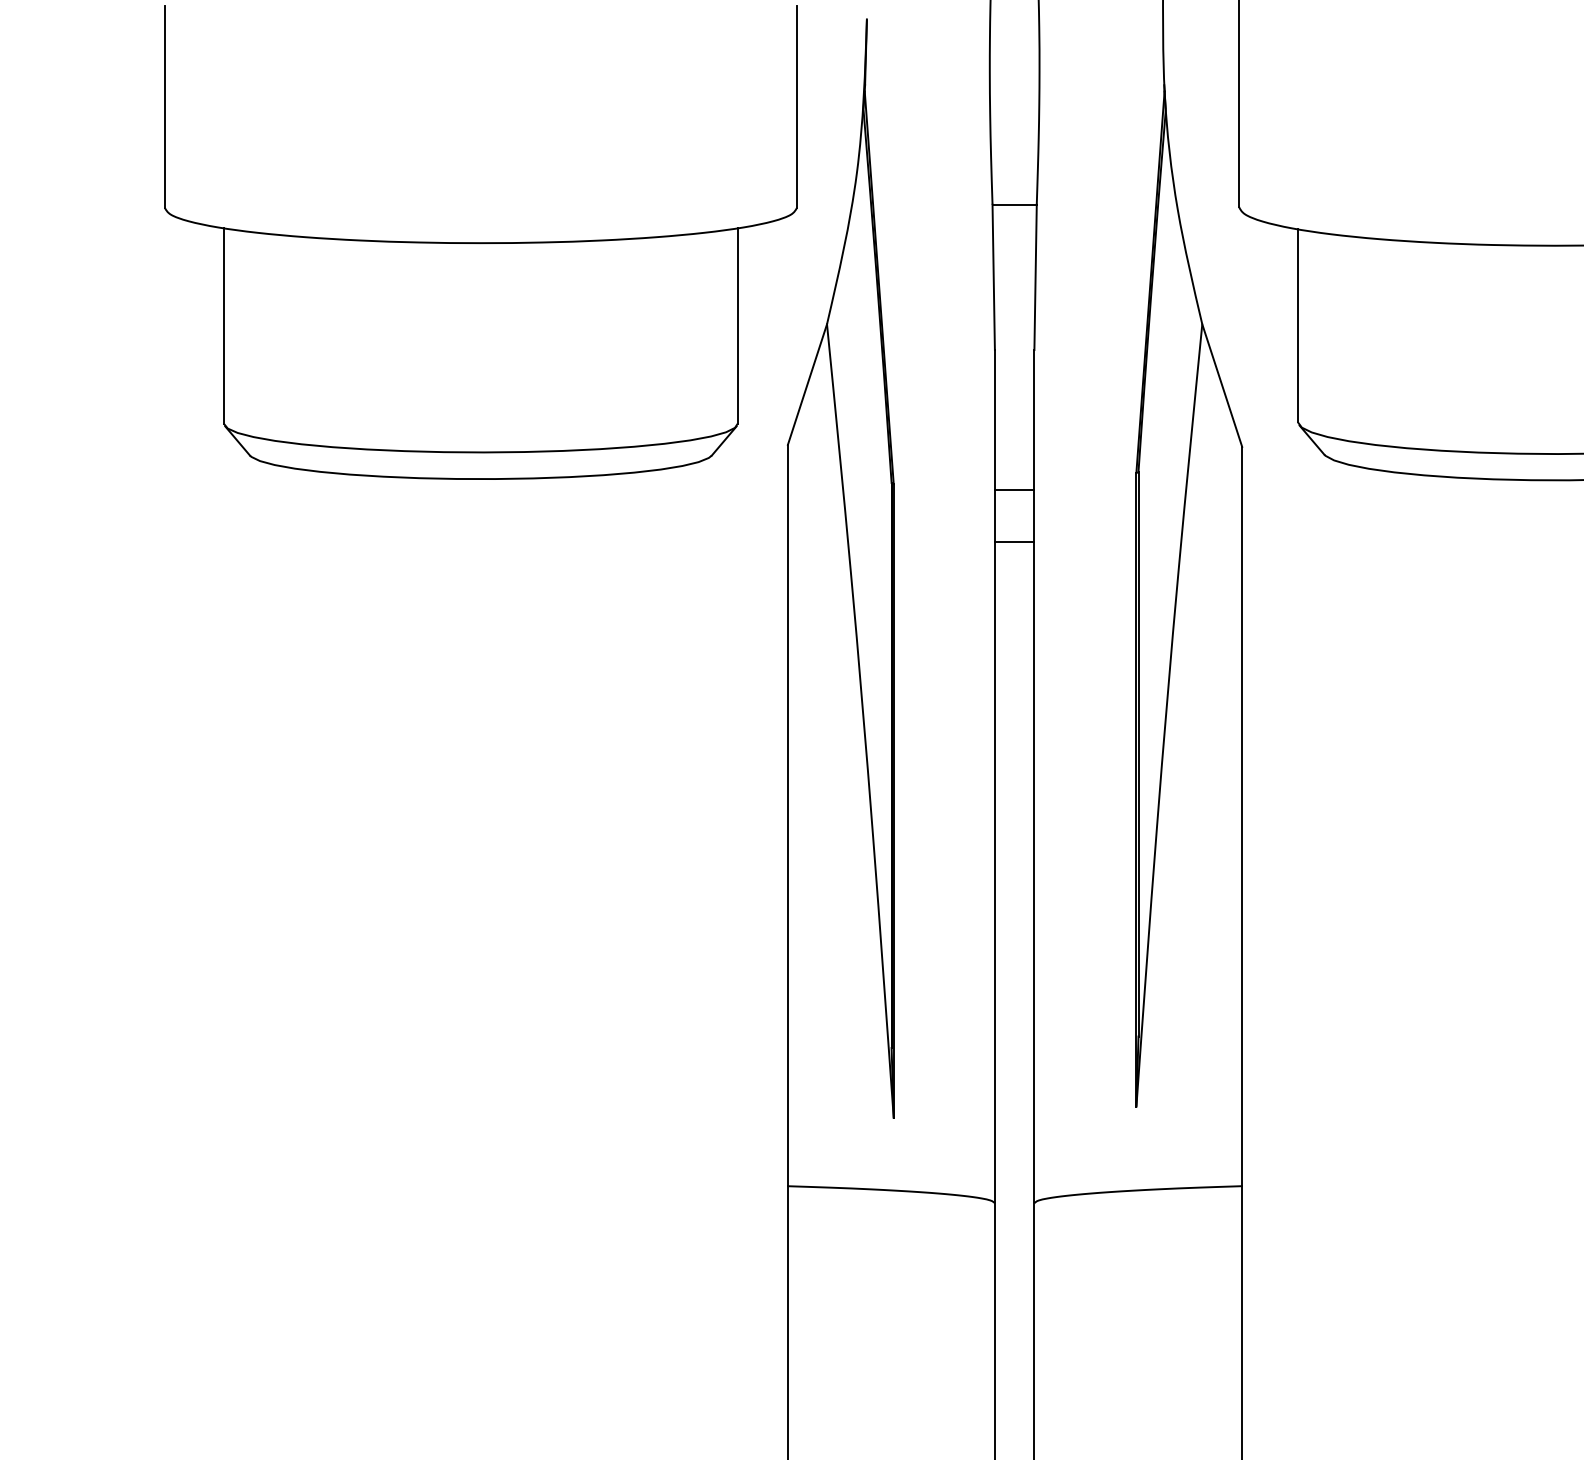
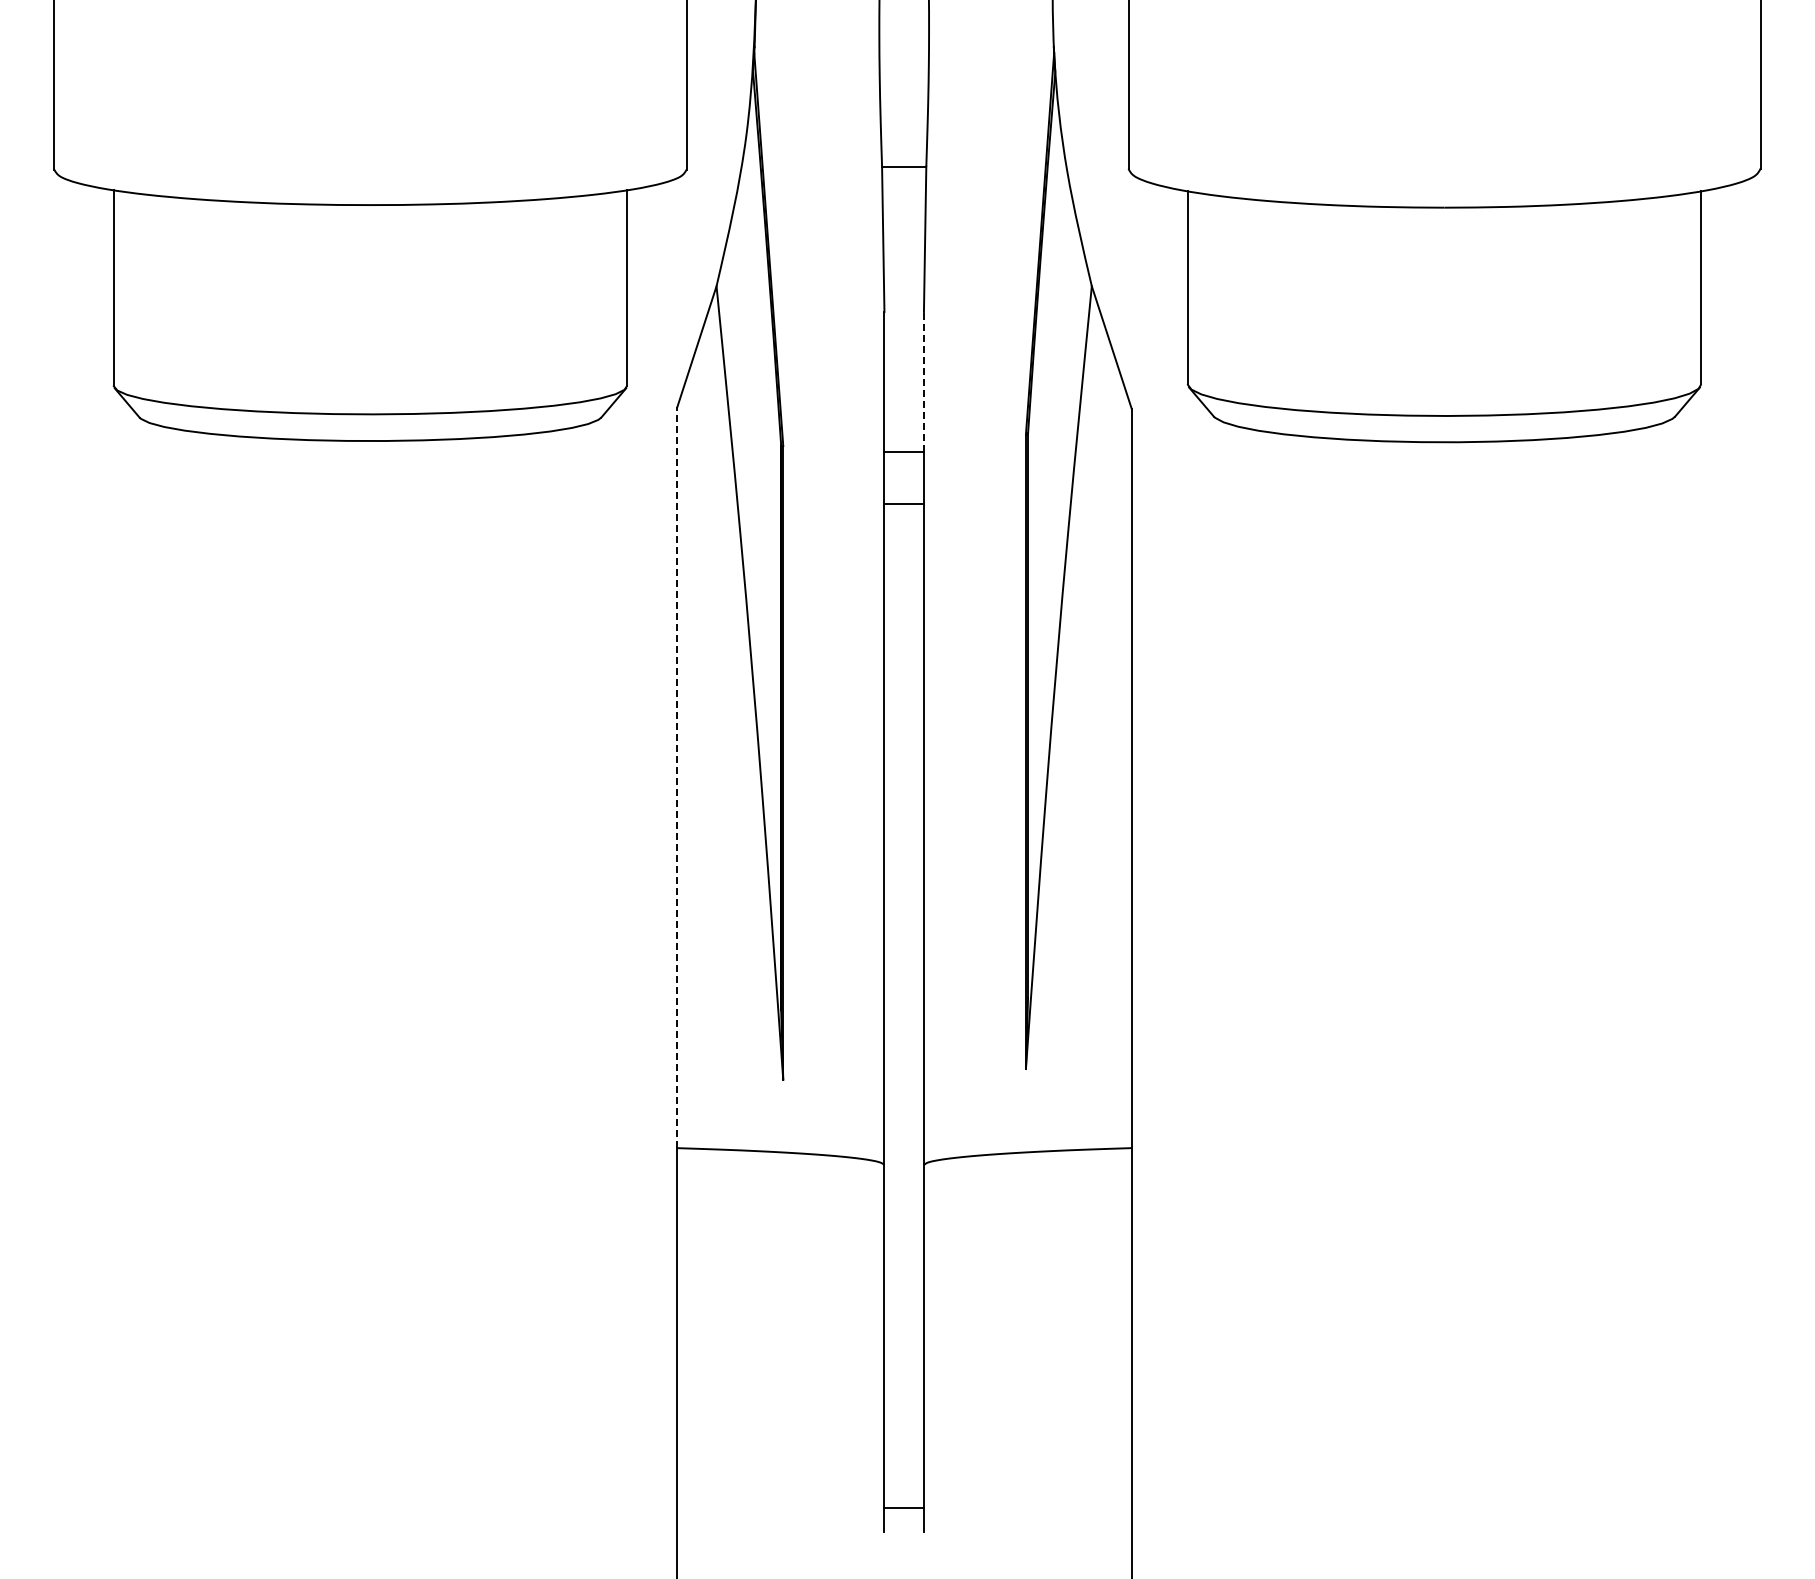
line: (1033, 419) -> (923, 381), solid -> dashed
line: (787, 815) -> (677, 777), solid -> dashed

